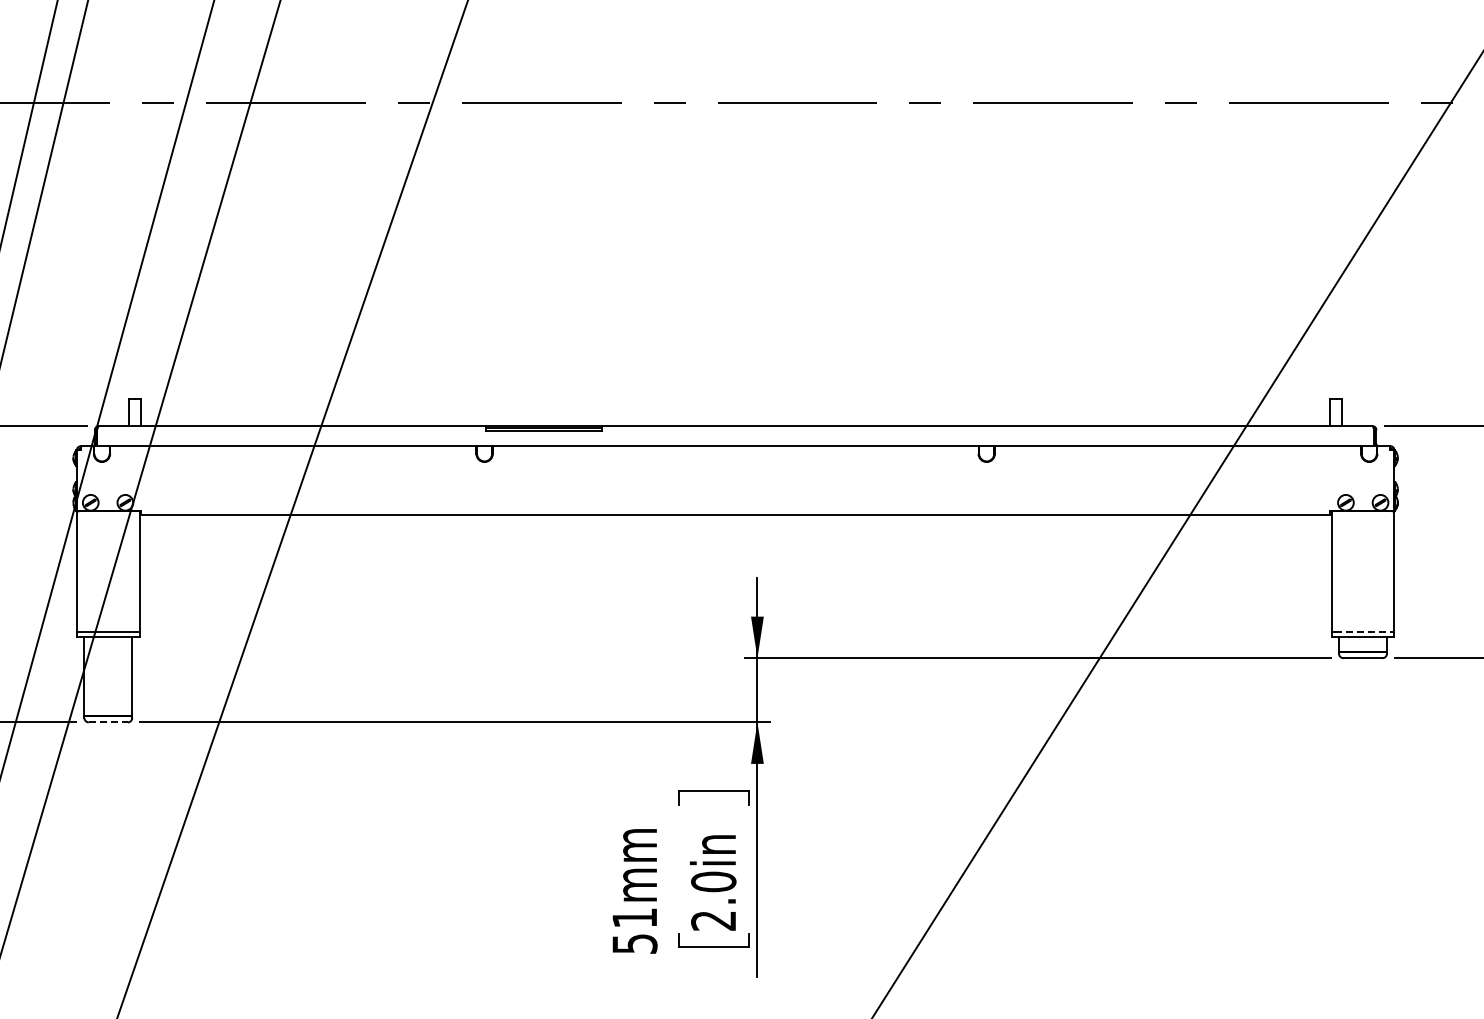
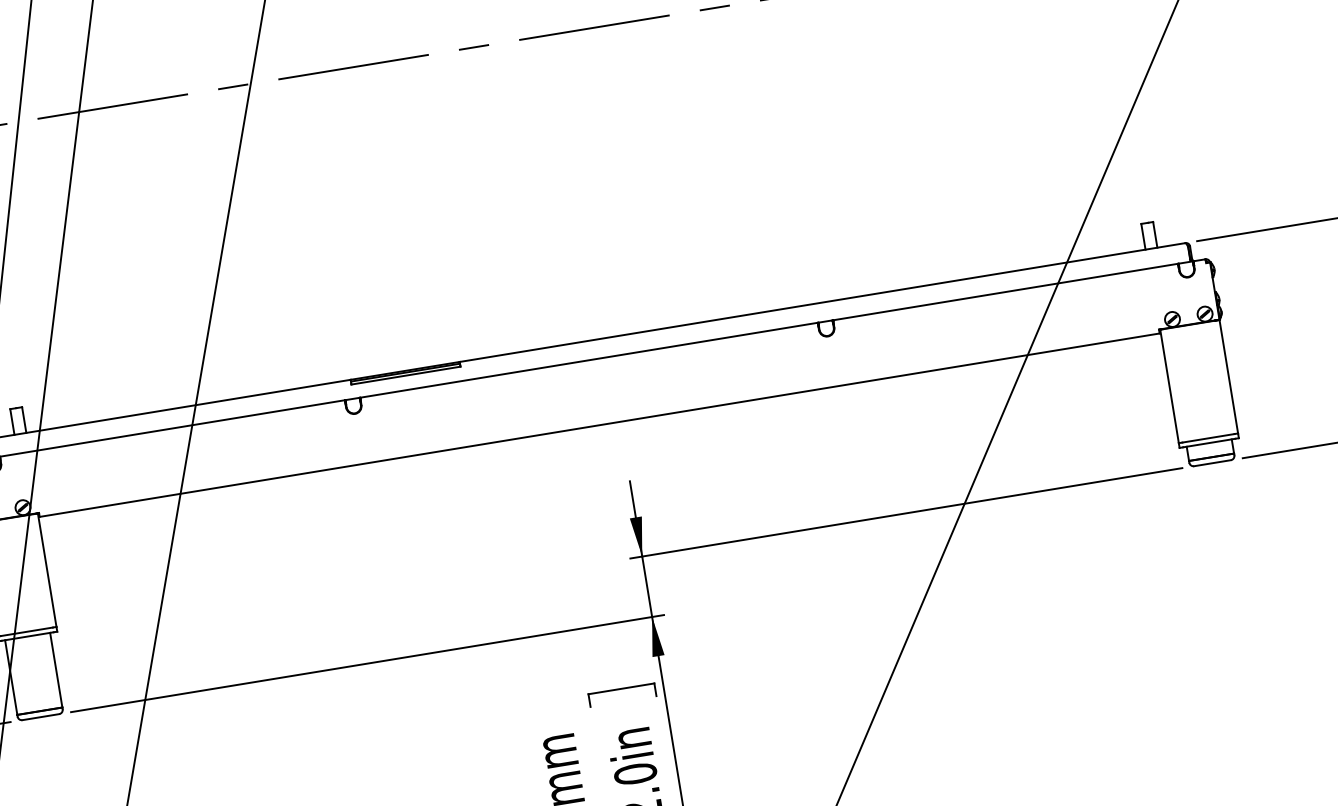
line: (1362, 631) -> (1207, 438), dashed -> solid
line: (108, 722) -> (41, 717), dashed -> solid

